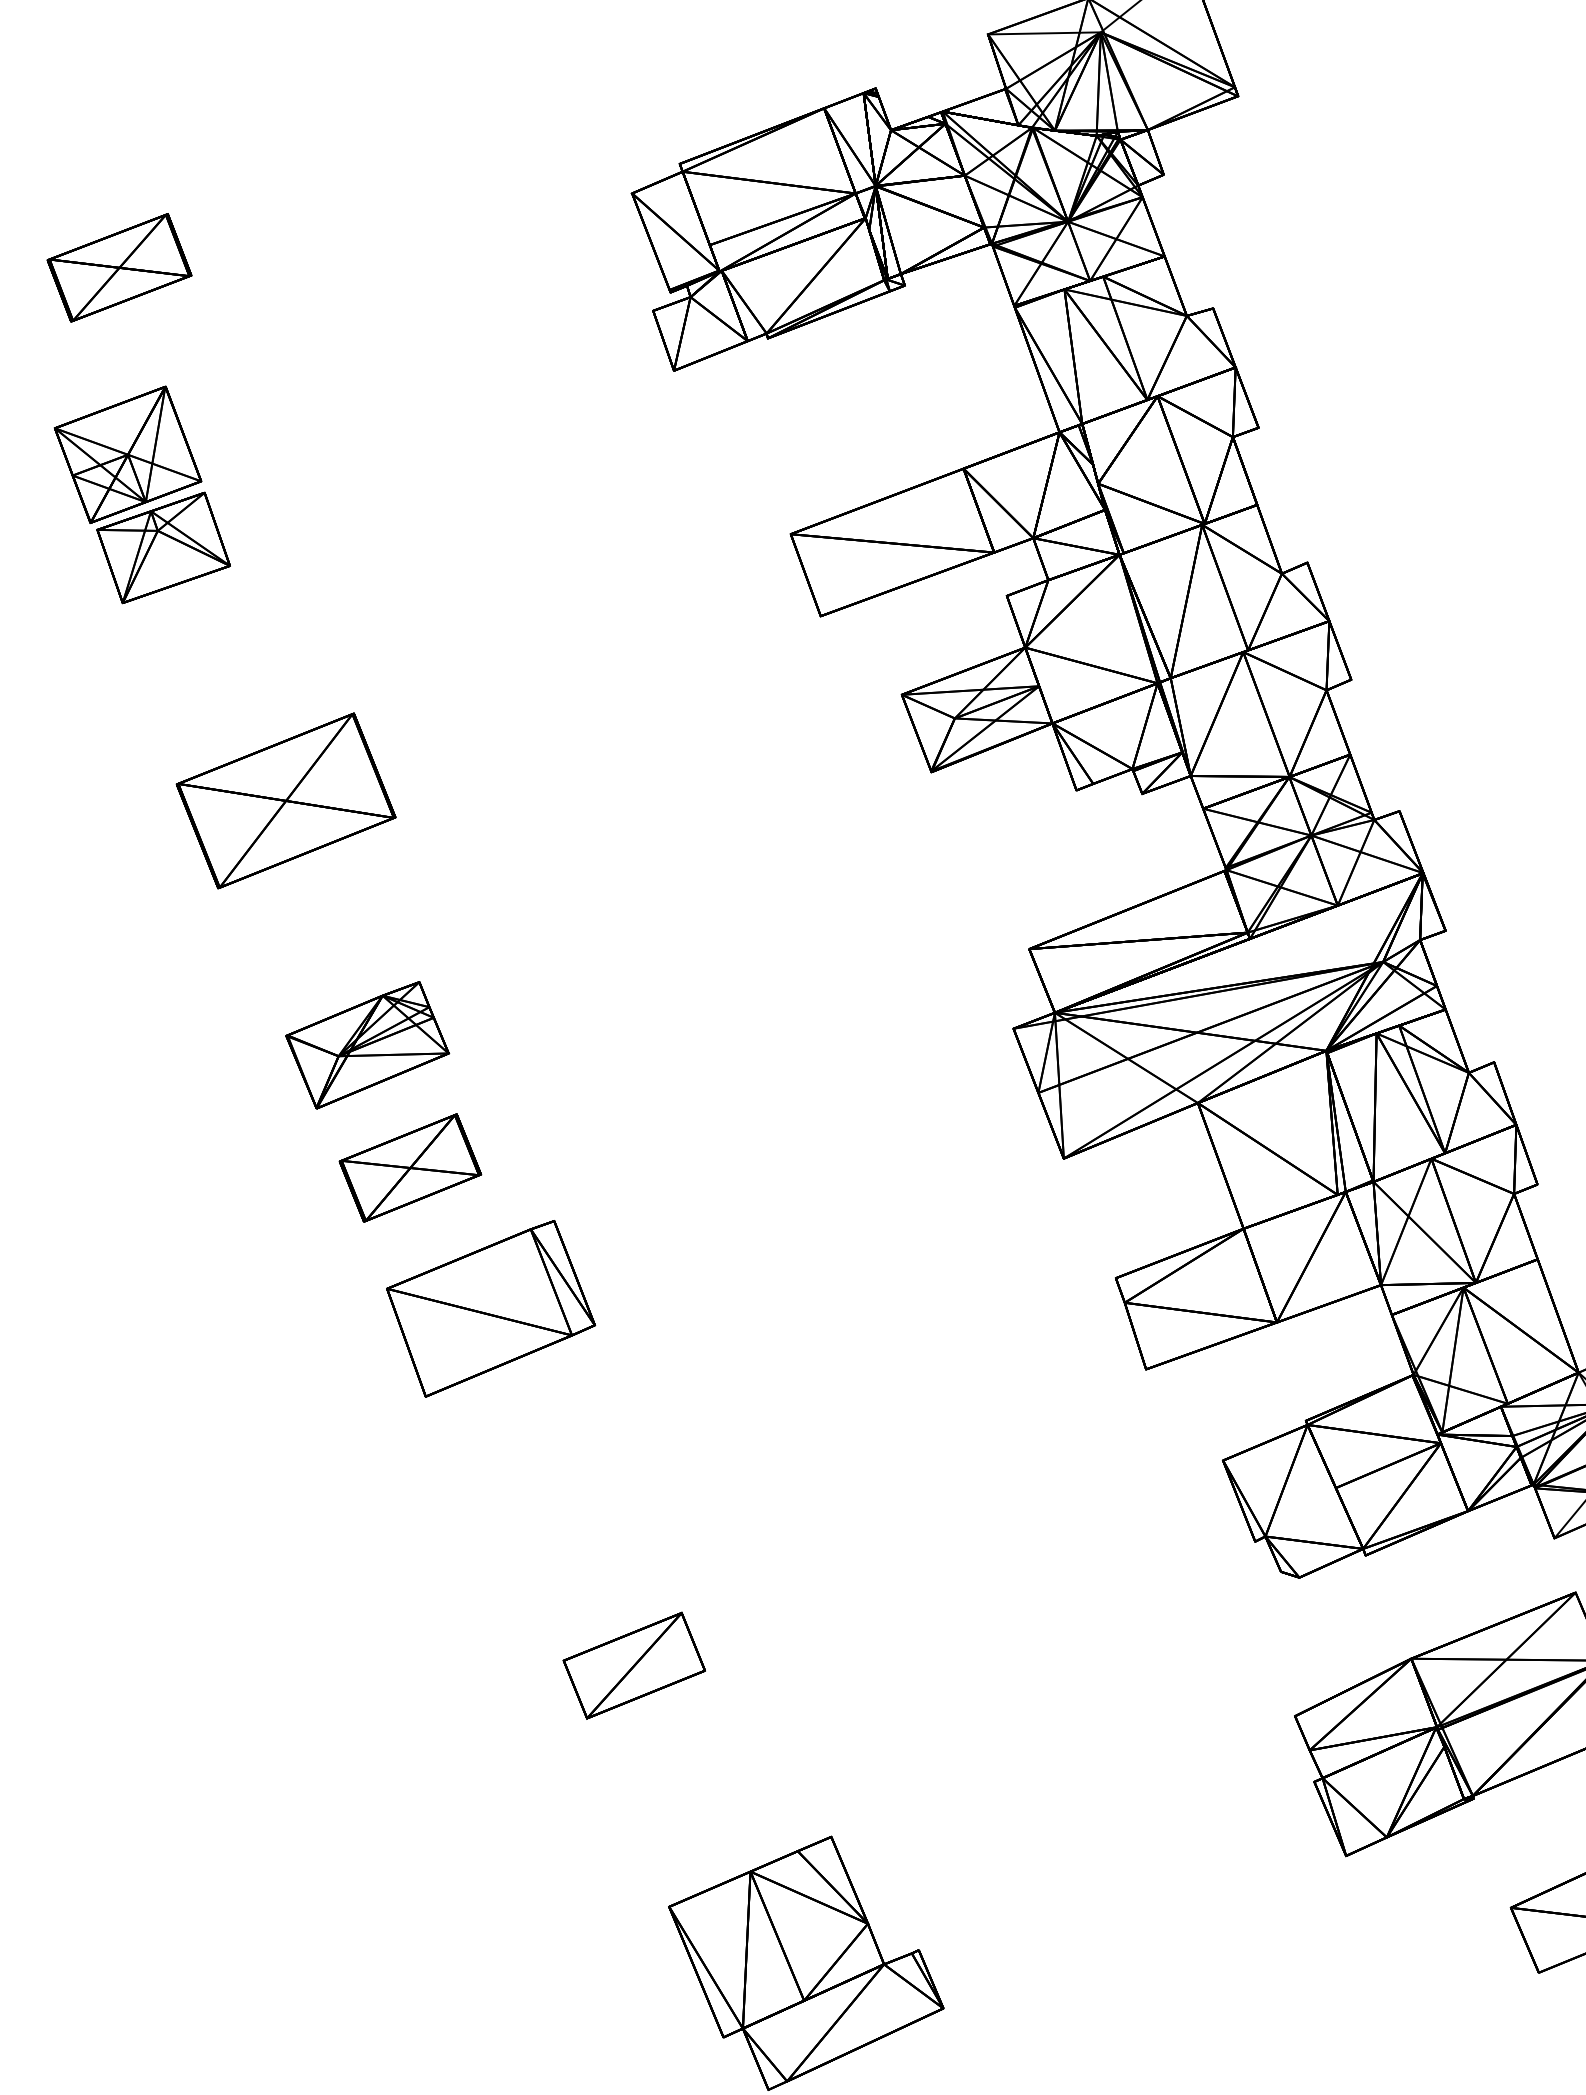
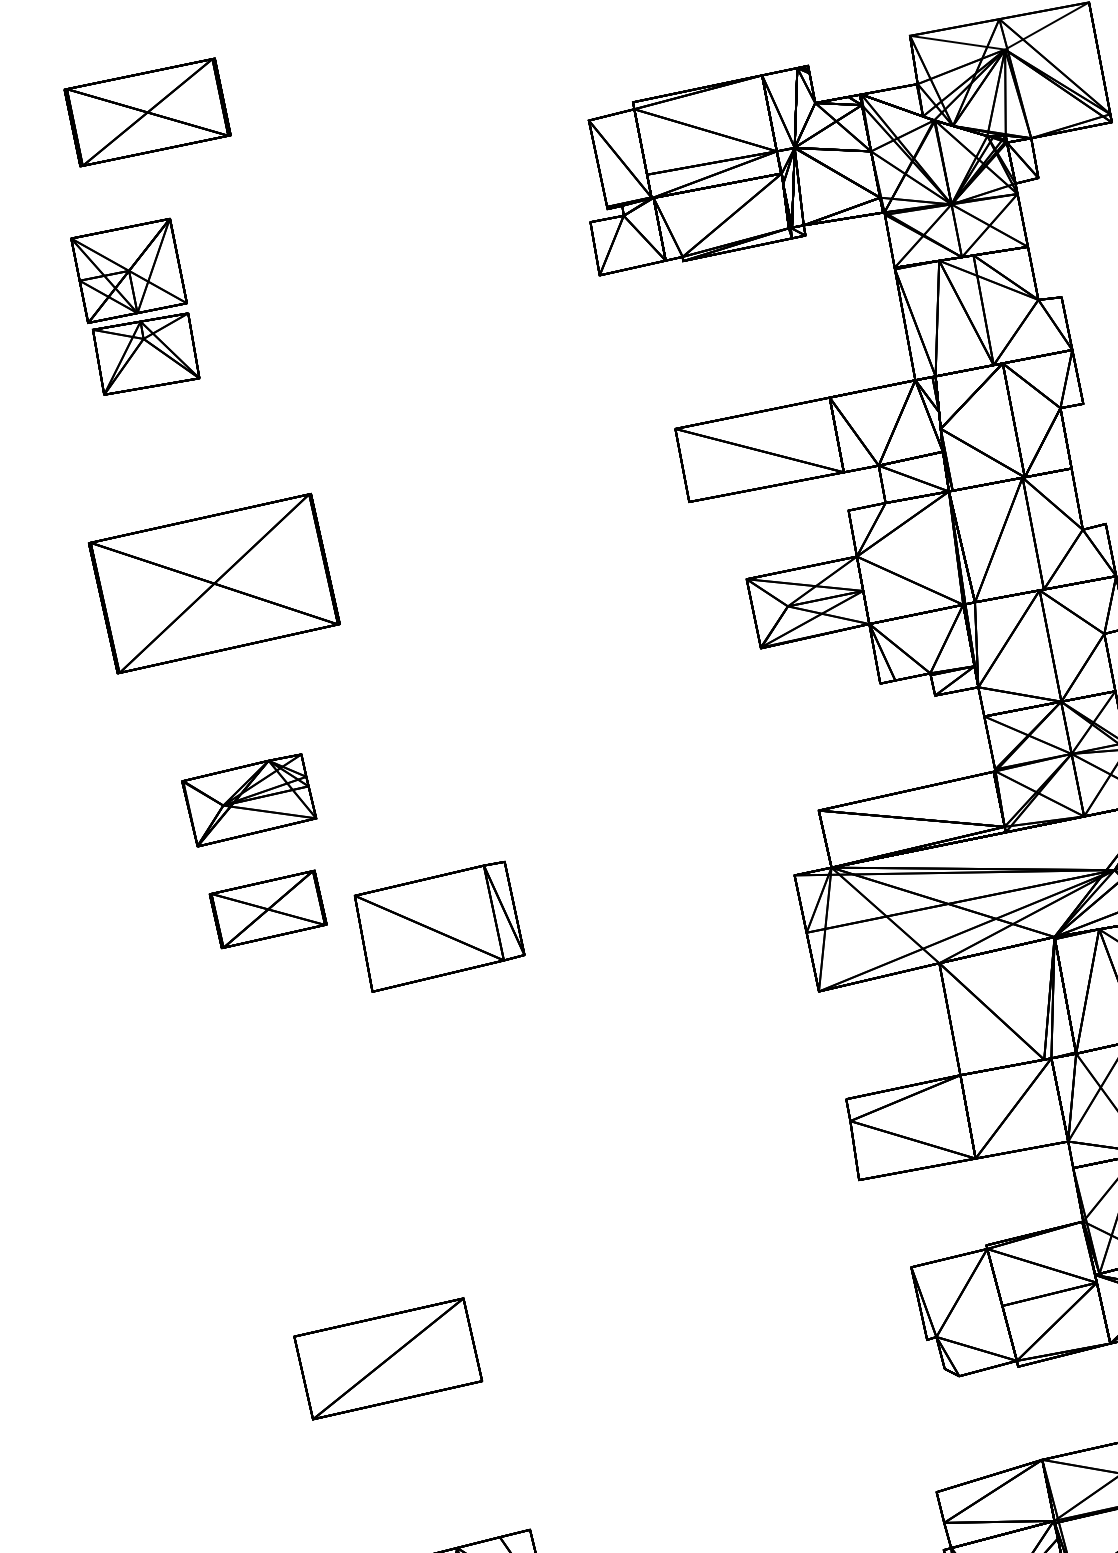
part: (119, 267) -> (147, 112), size x1.4
part: (285, 800) -> (213, 583), size x1.4
part: (491, 1308) -> (439, 926), moved
part: (633, 1665) -> (387, 1358), size x1.6

